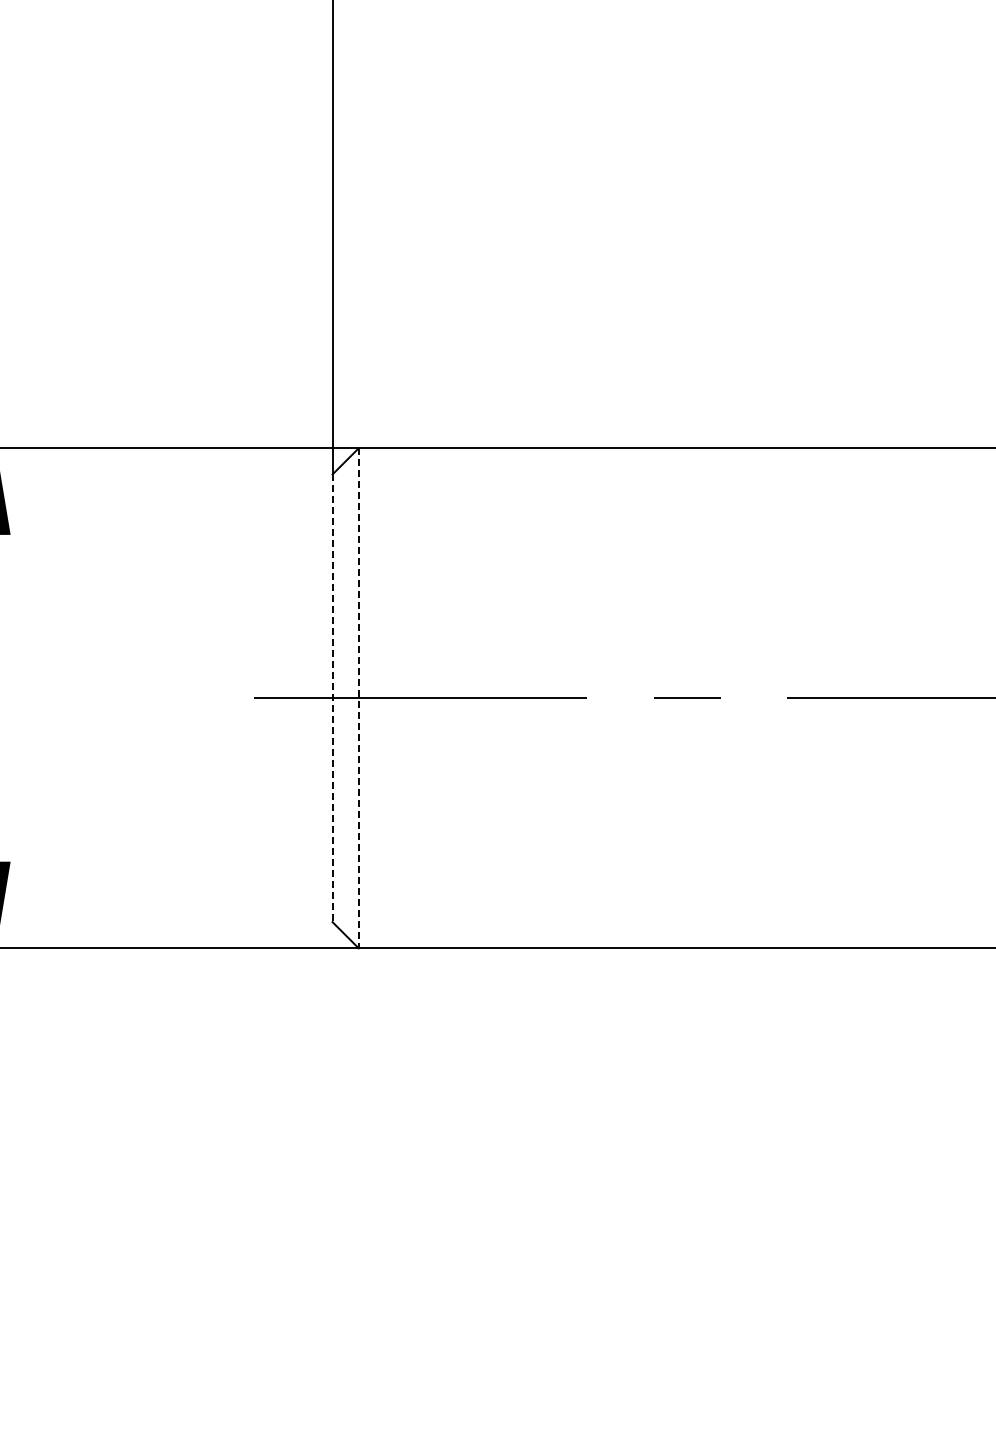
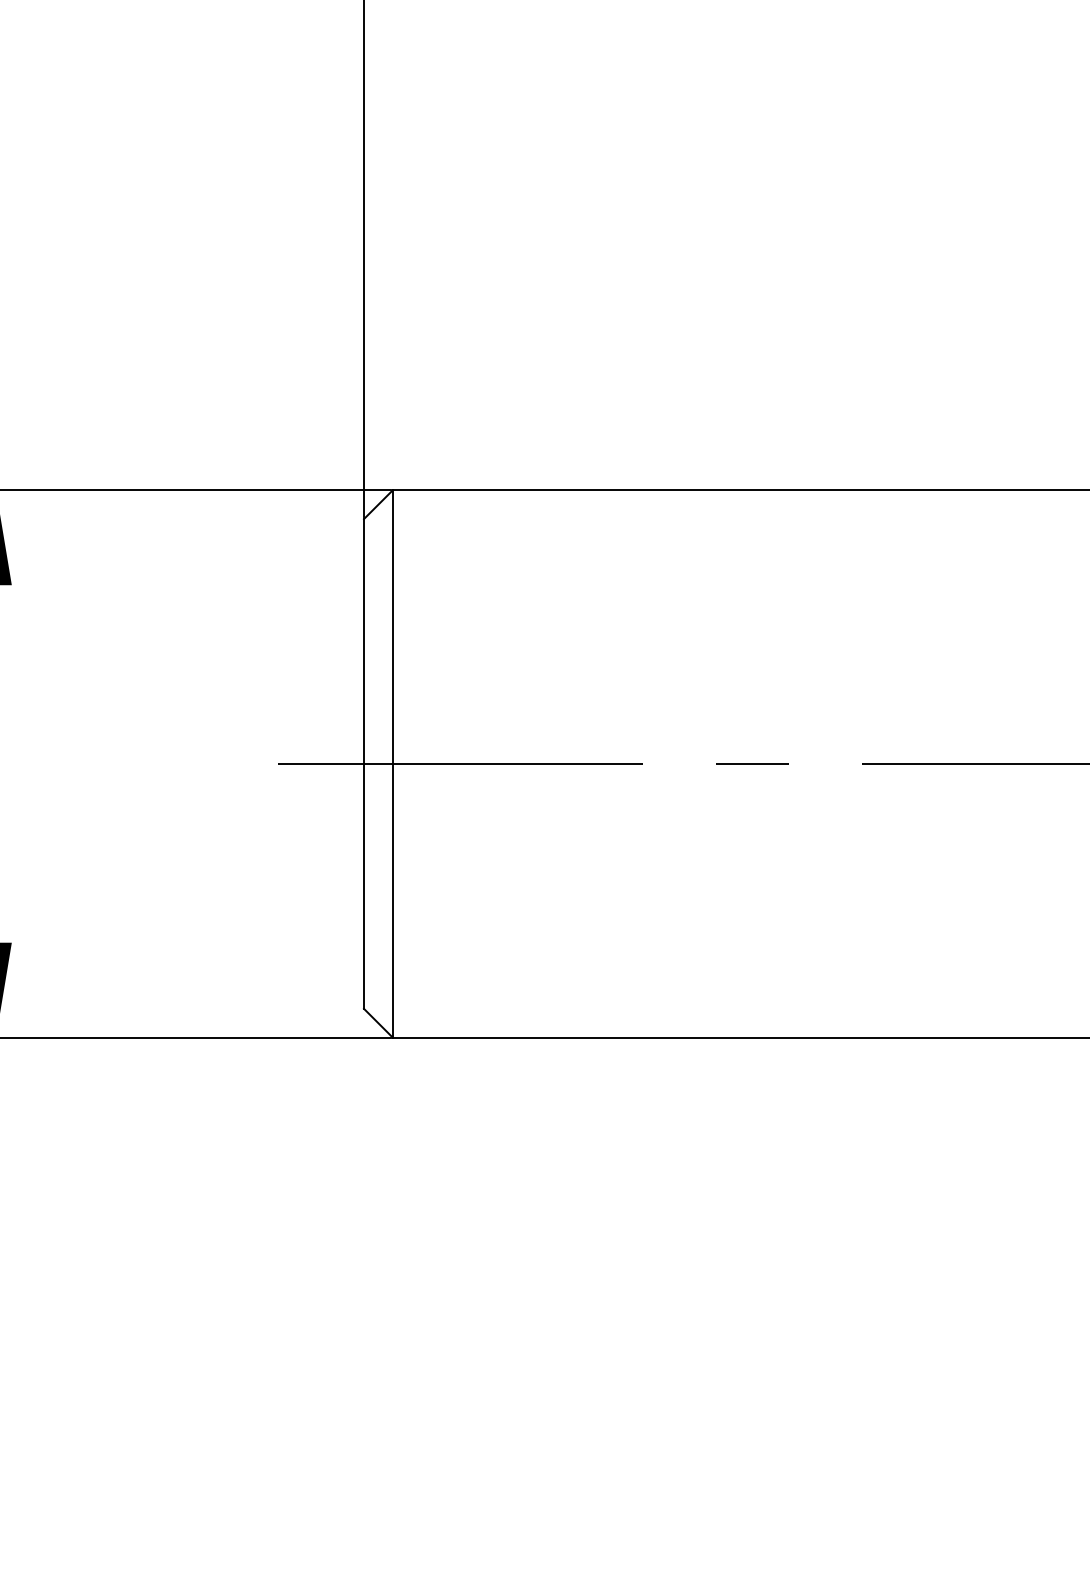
line: (332, 698) -> (363, 764), dashed -> solid
line: (358, 698) -> (392, 764), dashed -> solid

